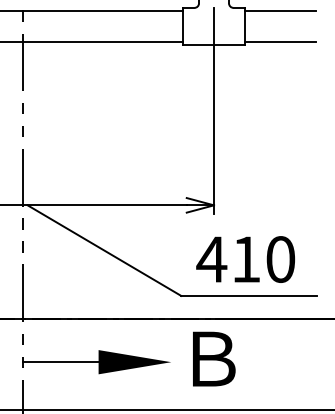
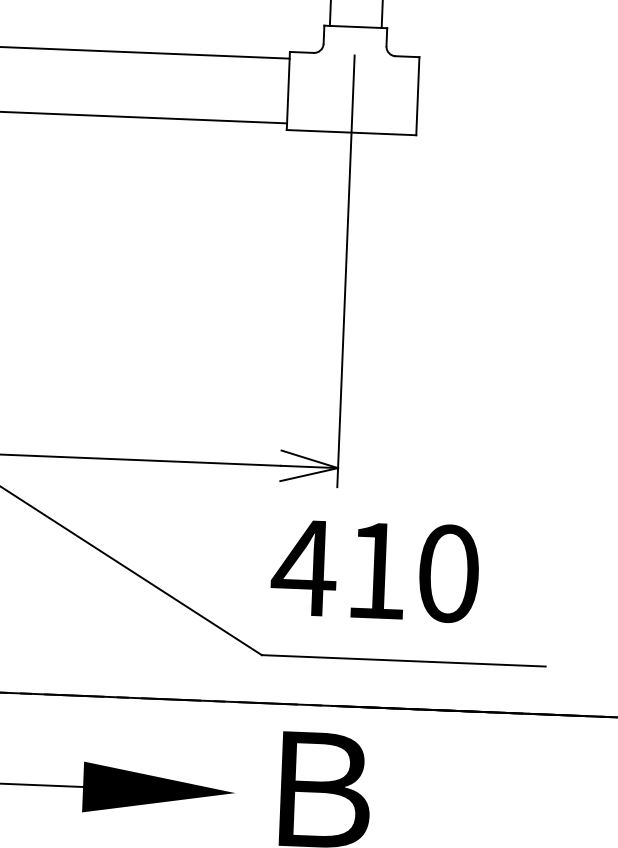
line: (279, 11) -> (491, 67), removed
line: (279, 42) -> (488, 132), removed
text: (245, 259) -> (374, 570), moved

